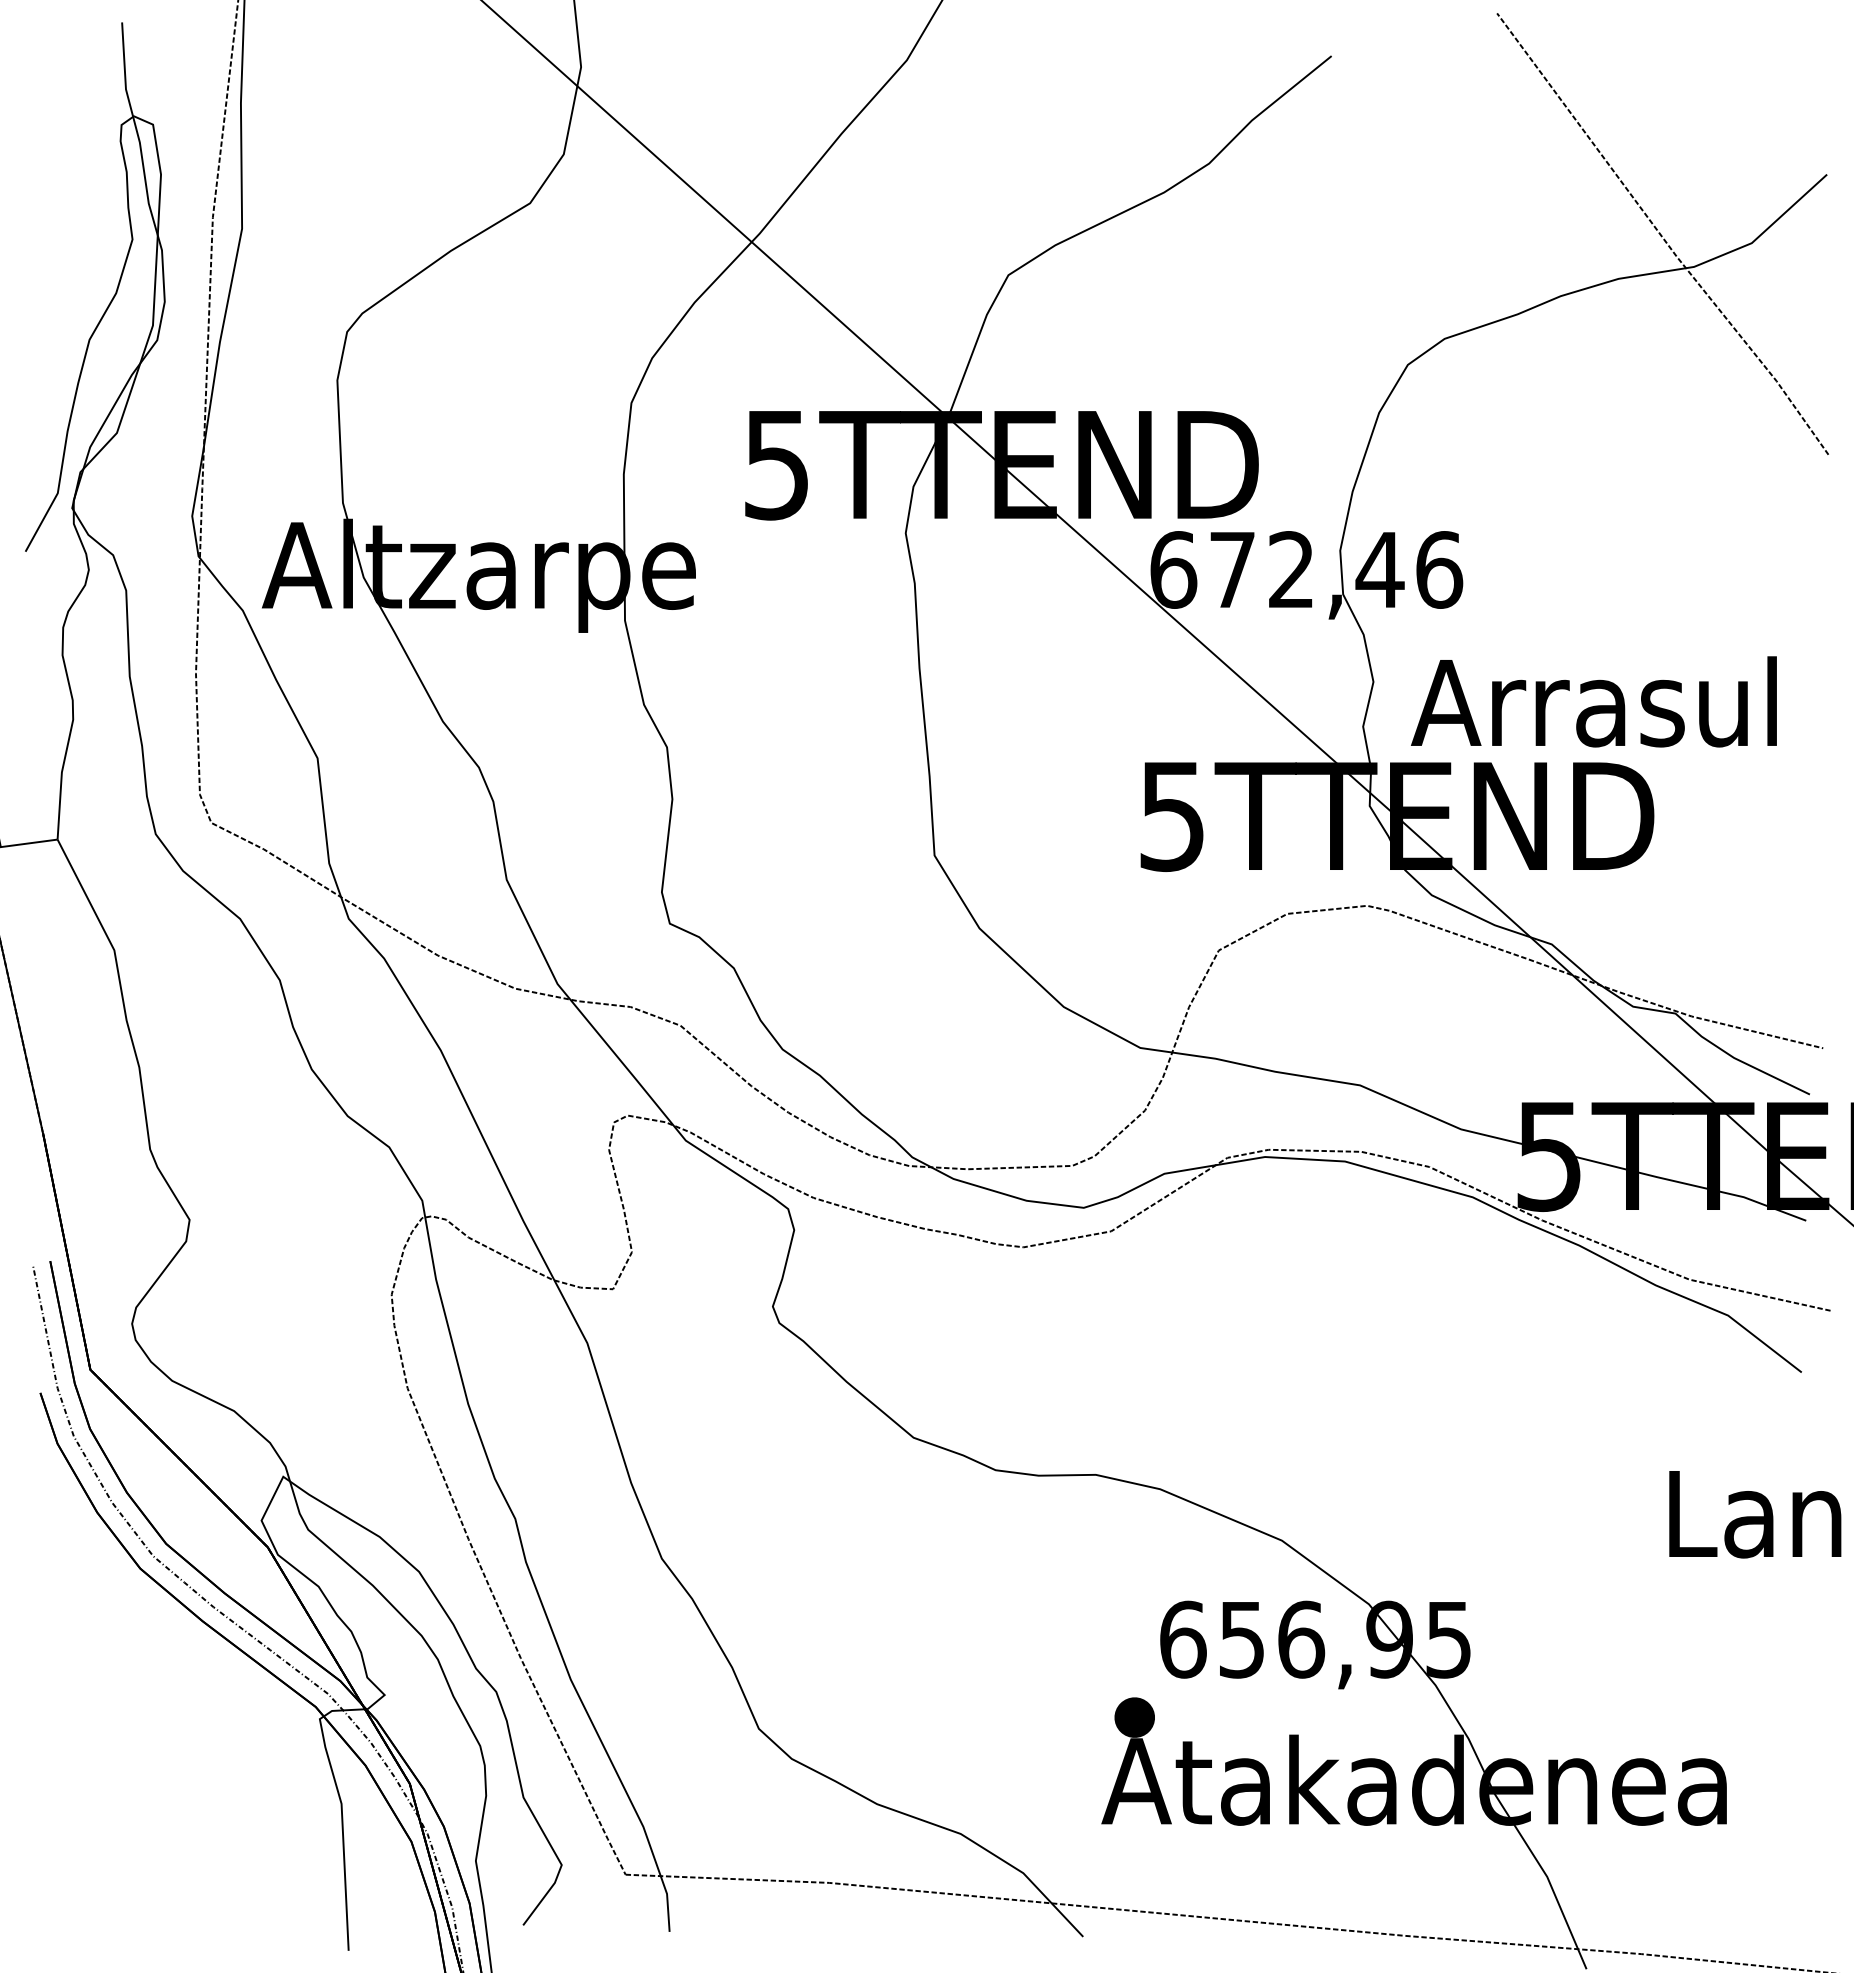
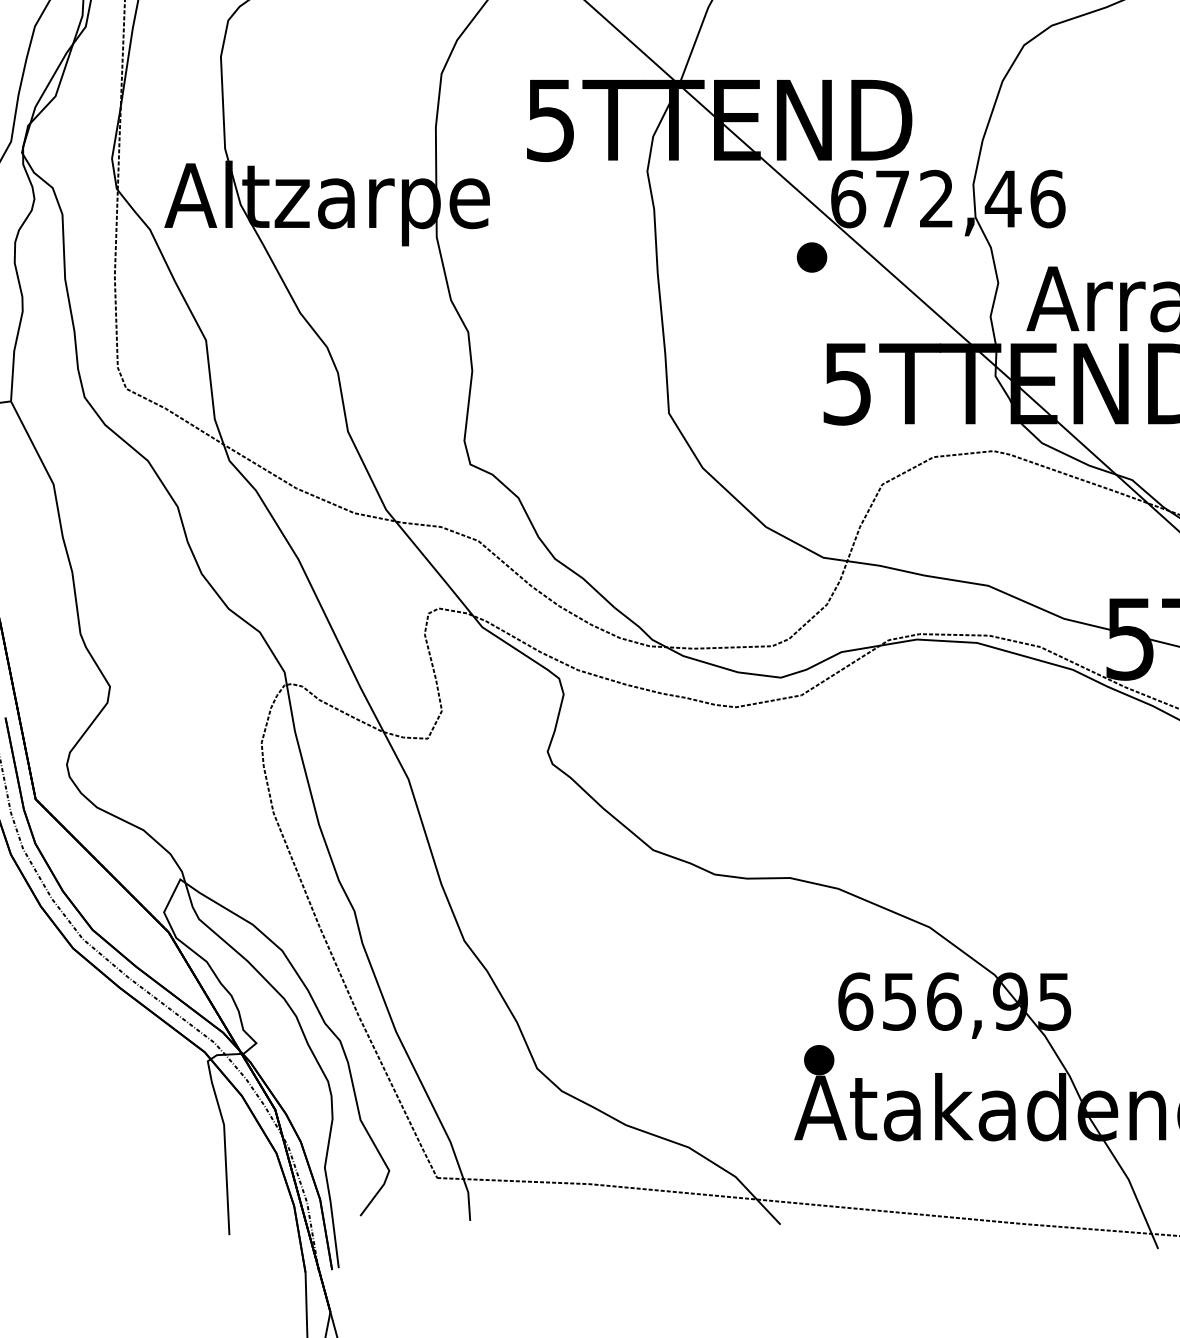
part: (1125, 647) -> (812, 257), added

